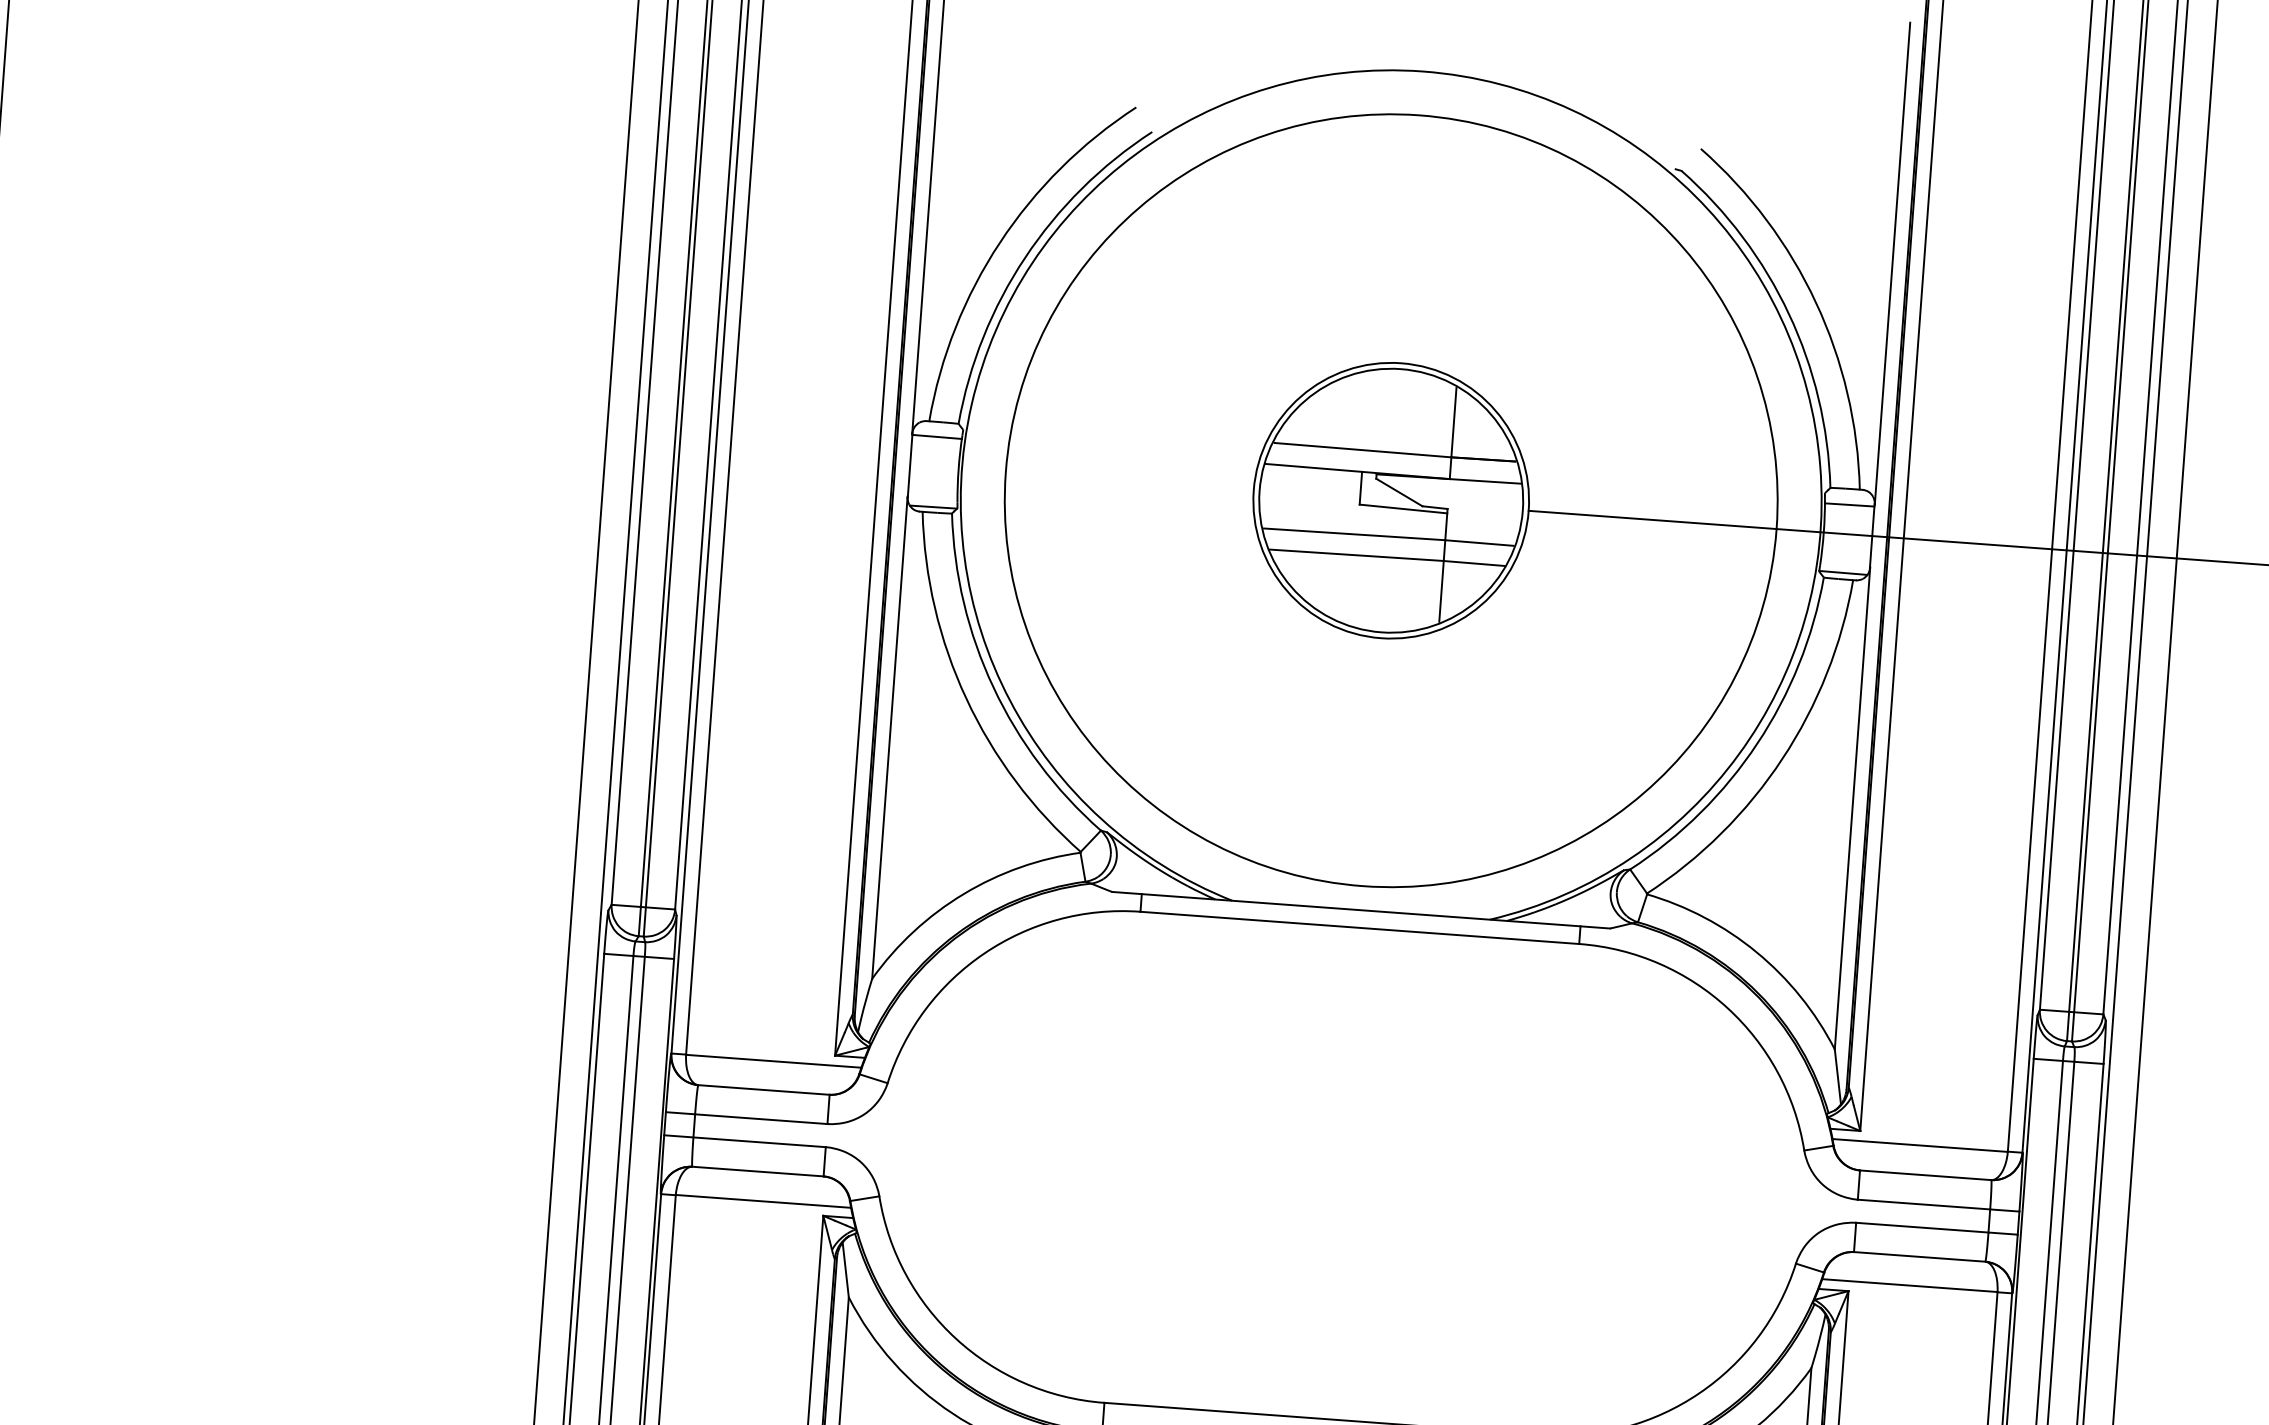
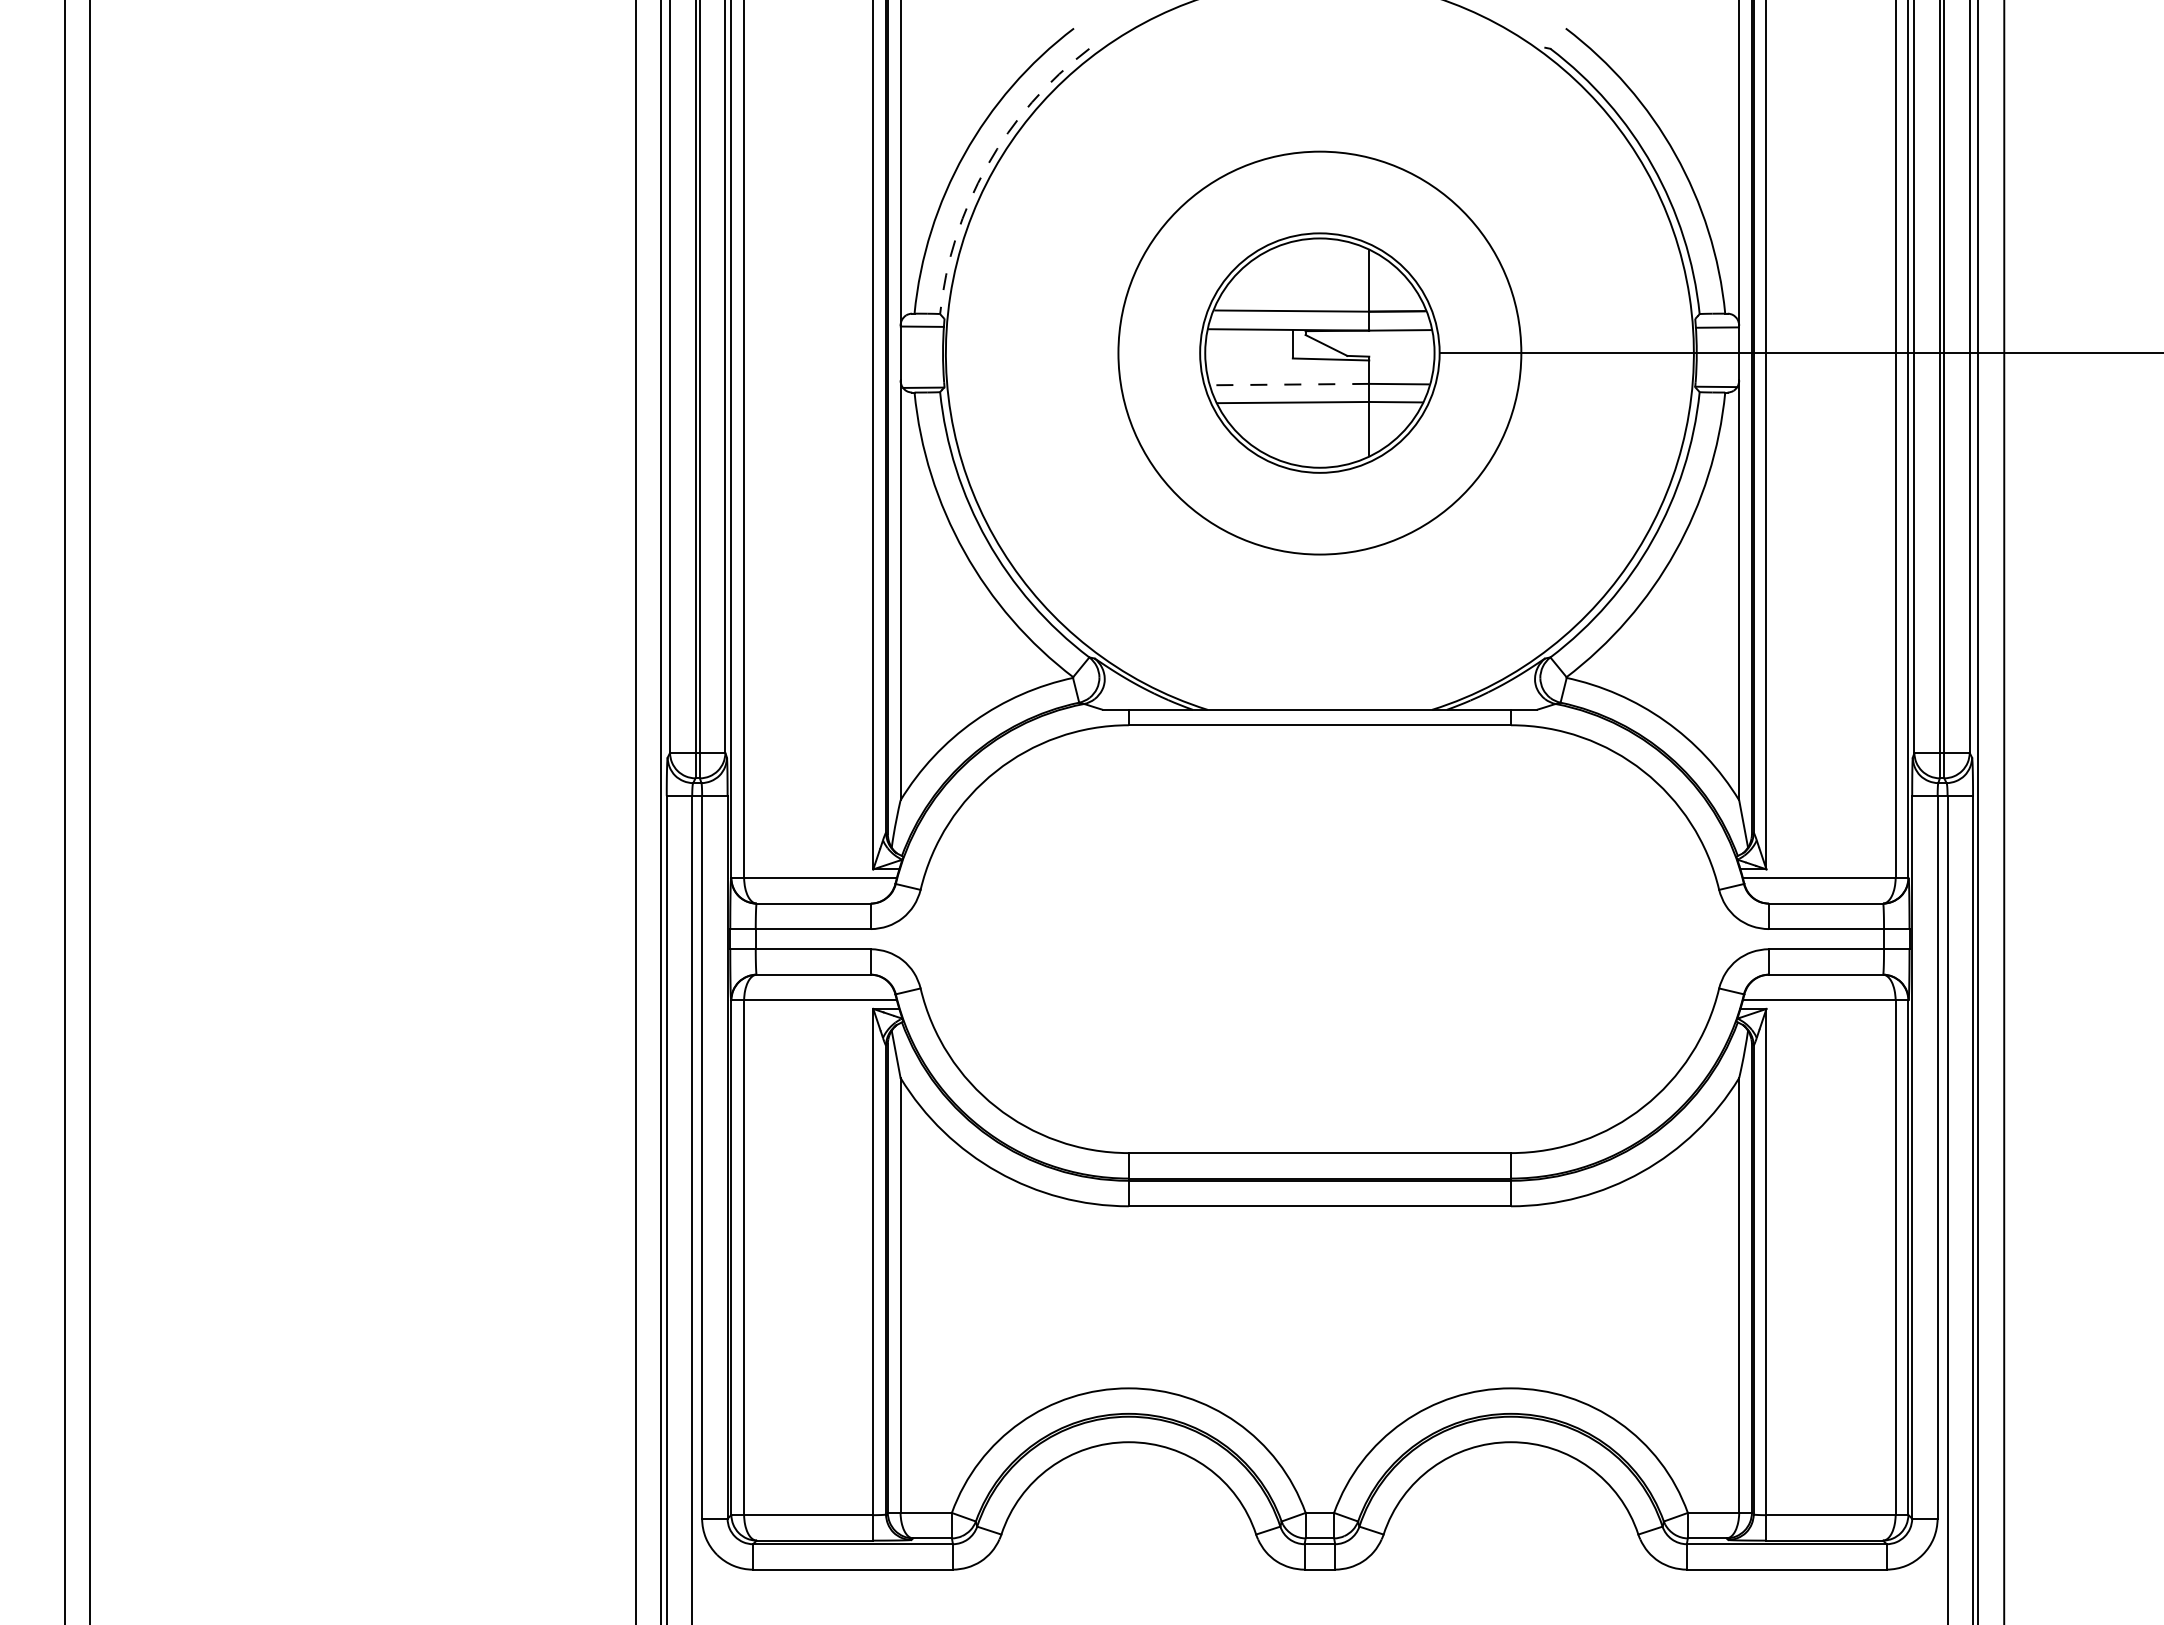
arc: (1025, 257) -> (987, 165), solid -> dashed
circle: (1390, 500) -> (1319, 352), size x0.6
line: (1354, 534) -> (1290, 384), solid -> dashed

